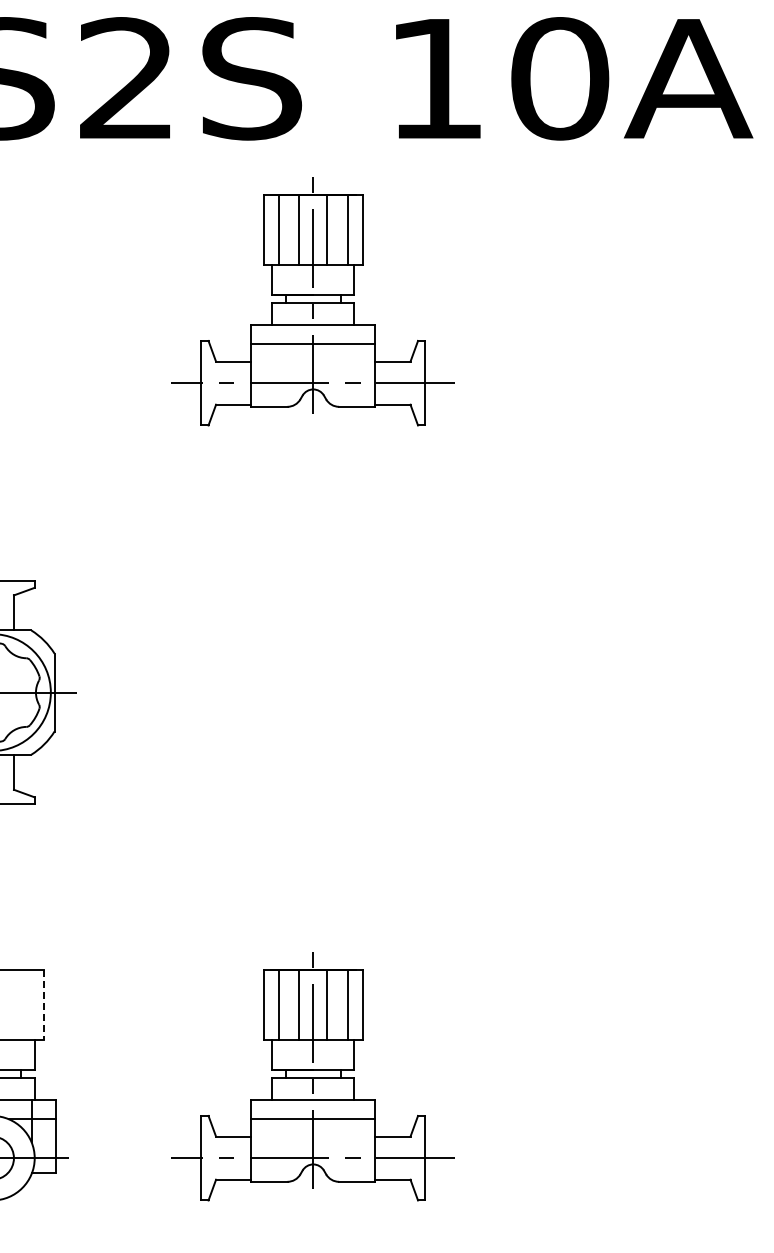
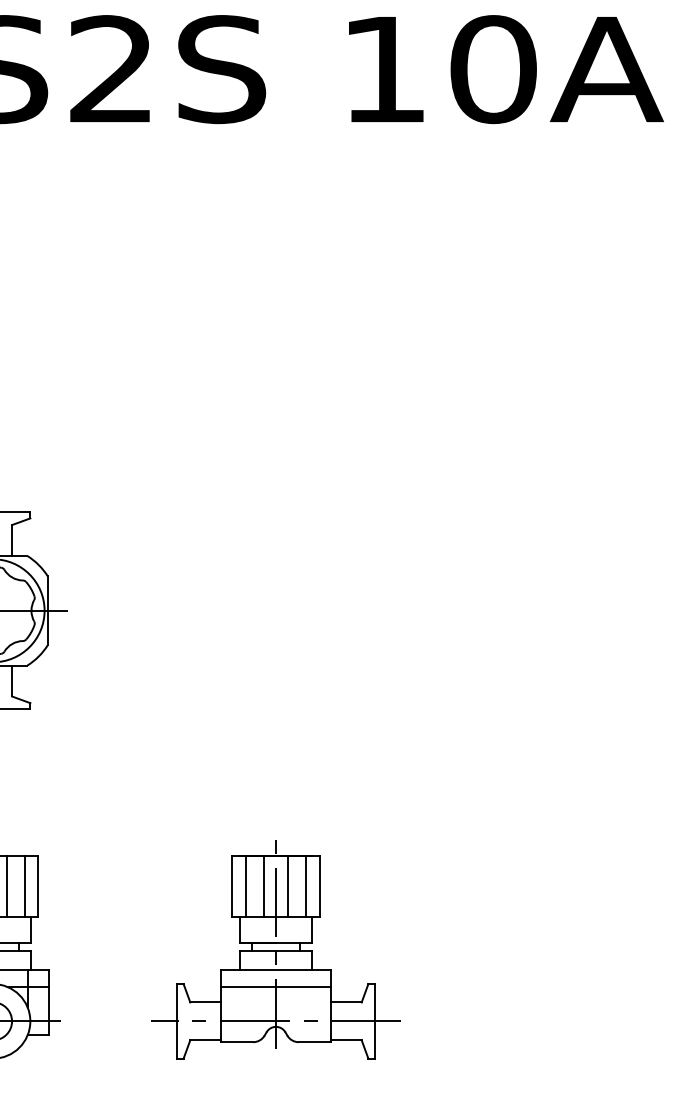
part: (312, 301) -> (275, 265), removed
line: (7, 1004) -> (6, 885), added
line: (28, 1004) -> (24, 885), added
line: (43, 1005) -> (38, 886), dashed -> solid

